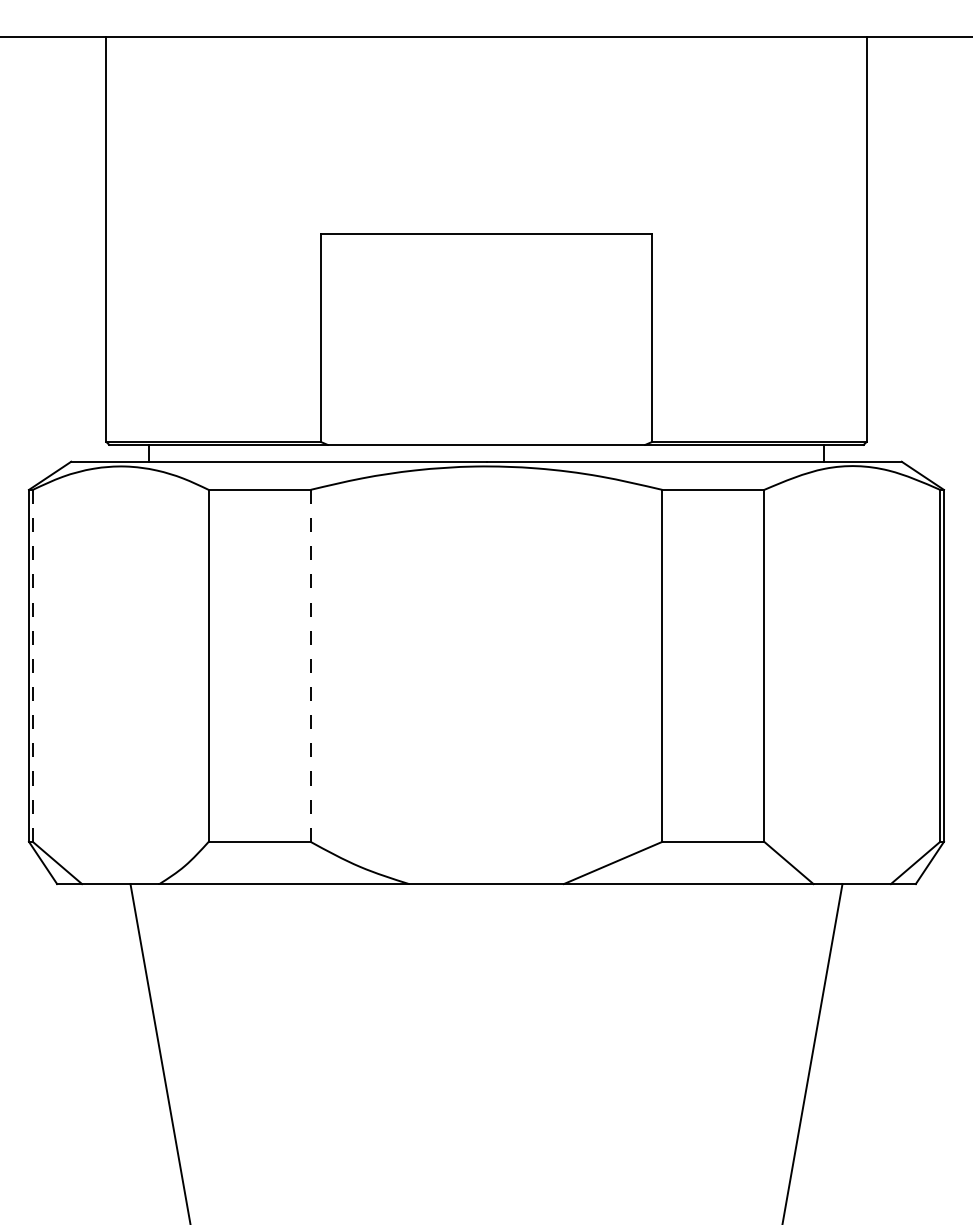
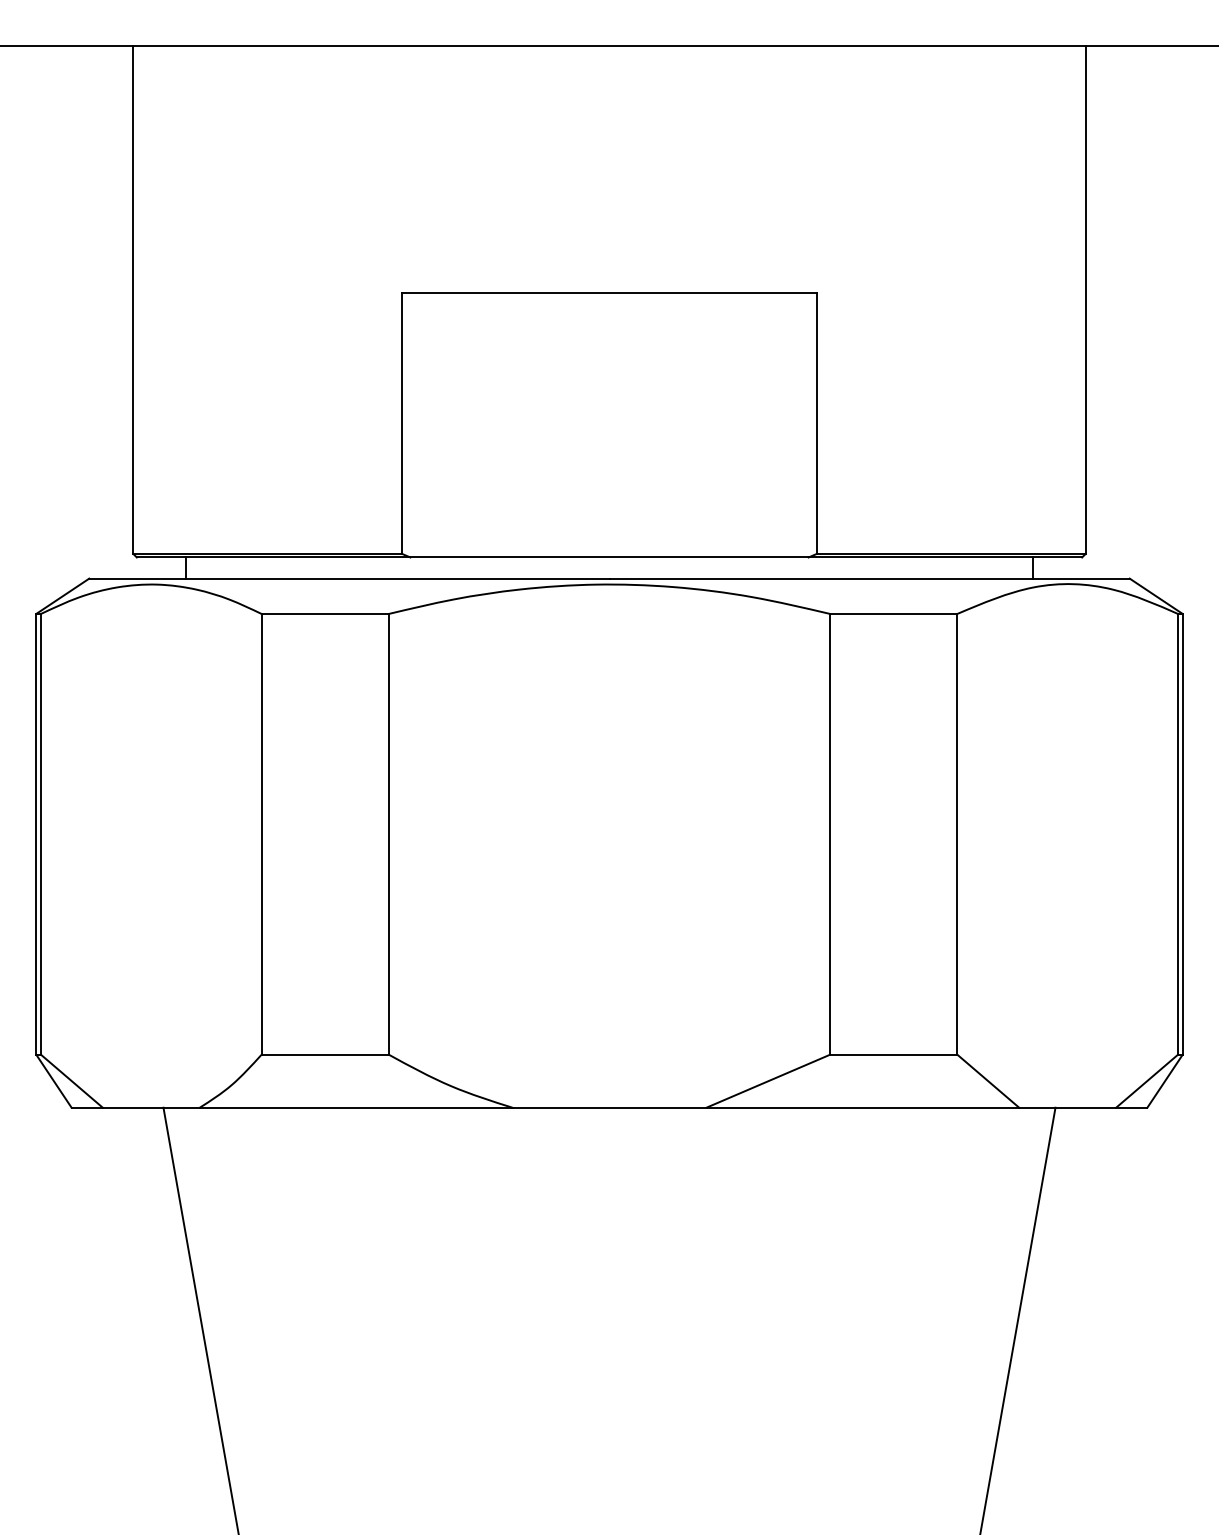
line: (33, 665) -> (41, 834), dashed -> solid
line: (310, 665) -> (389, 834), dashed -> solid

